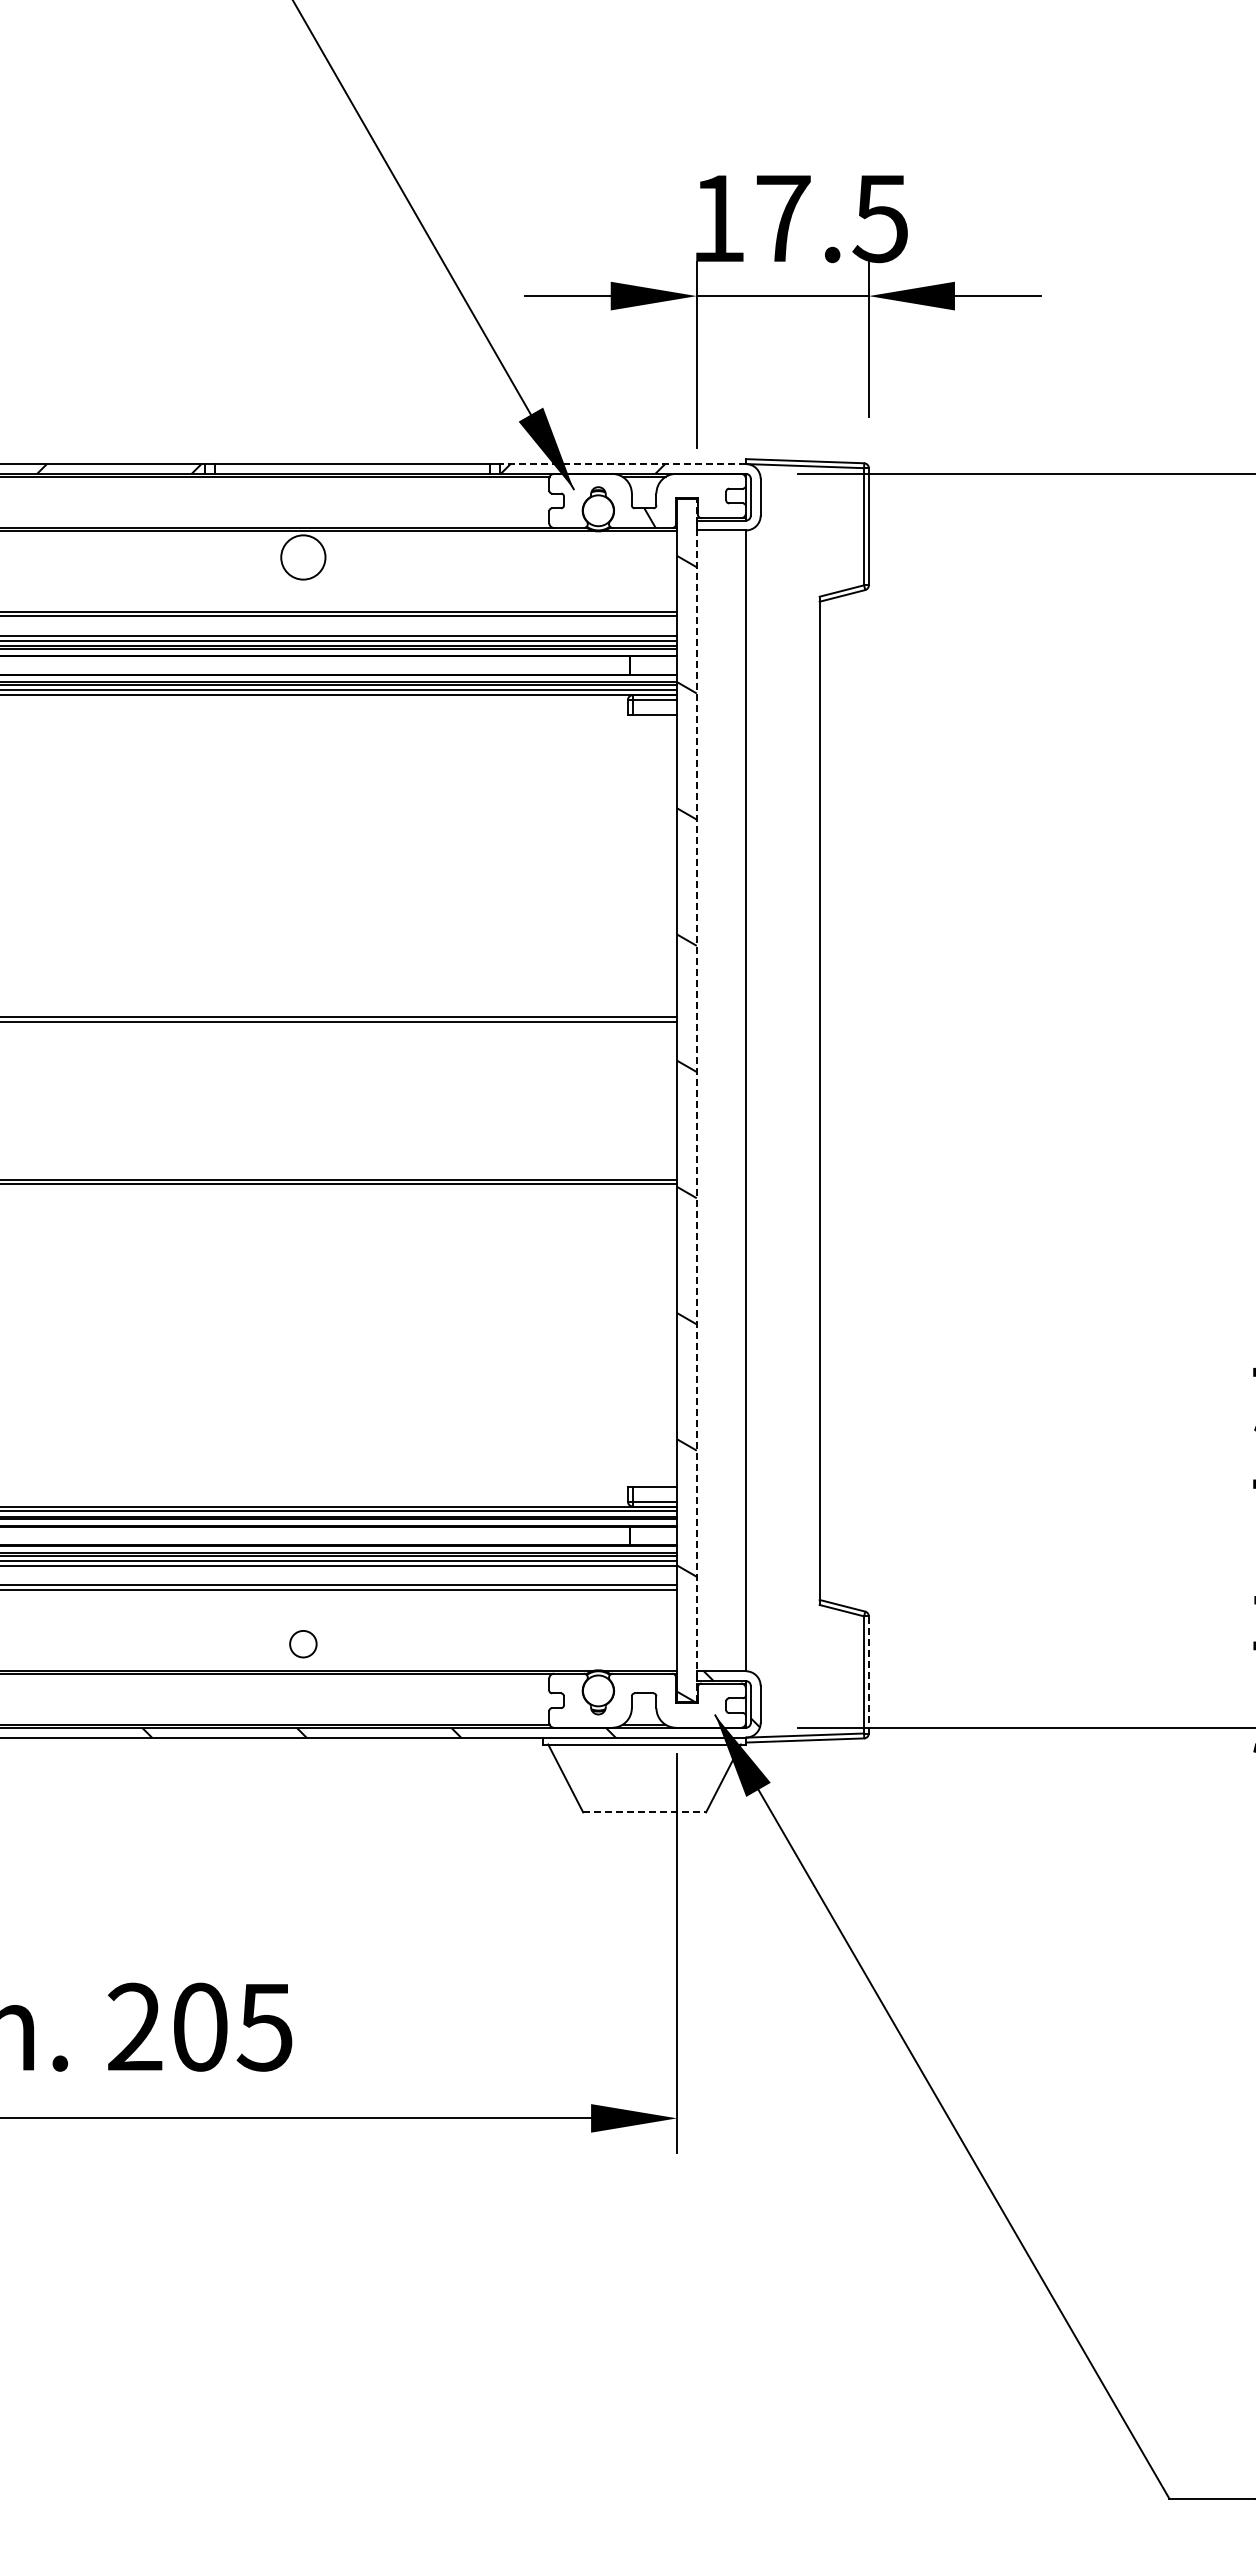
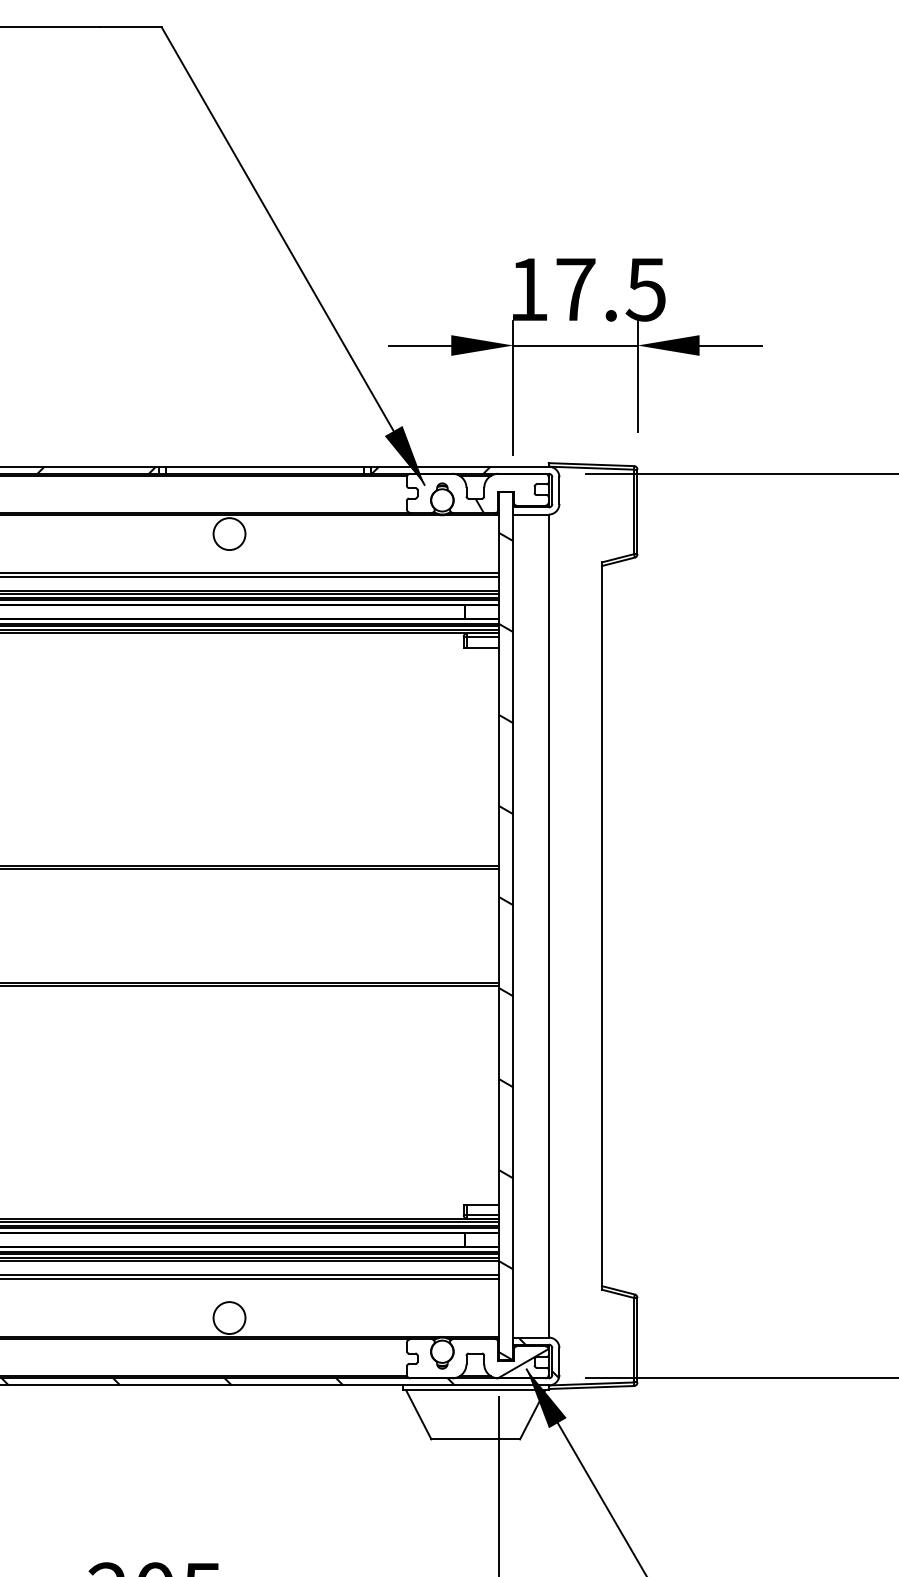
line: (623, 464) -> (460, 467), dashed -> solid
line: (696, 1100) -> (513, 925), dashed -> solid
circle: (303, 1644) -> (229, 1318), size x1.67
line: (868, 1674) -> (637, 1339), dashed -> solid
hatch: (710, 1707) -> (523, 1363), added
line: (645, 1812) -> (476, 1439), dashed -> solid

